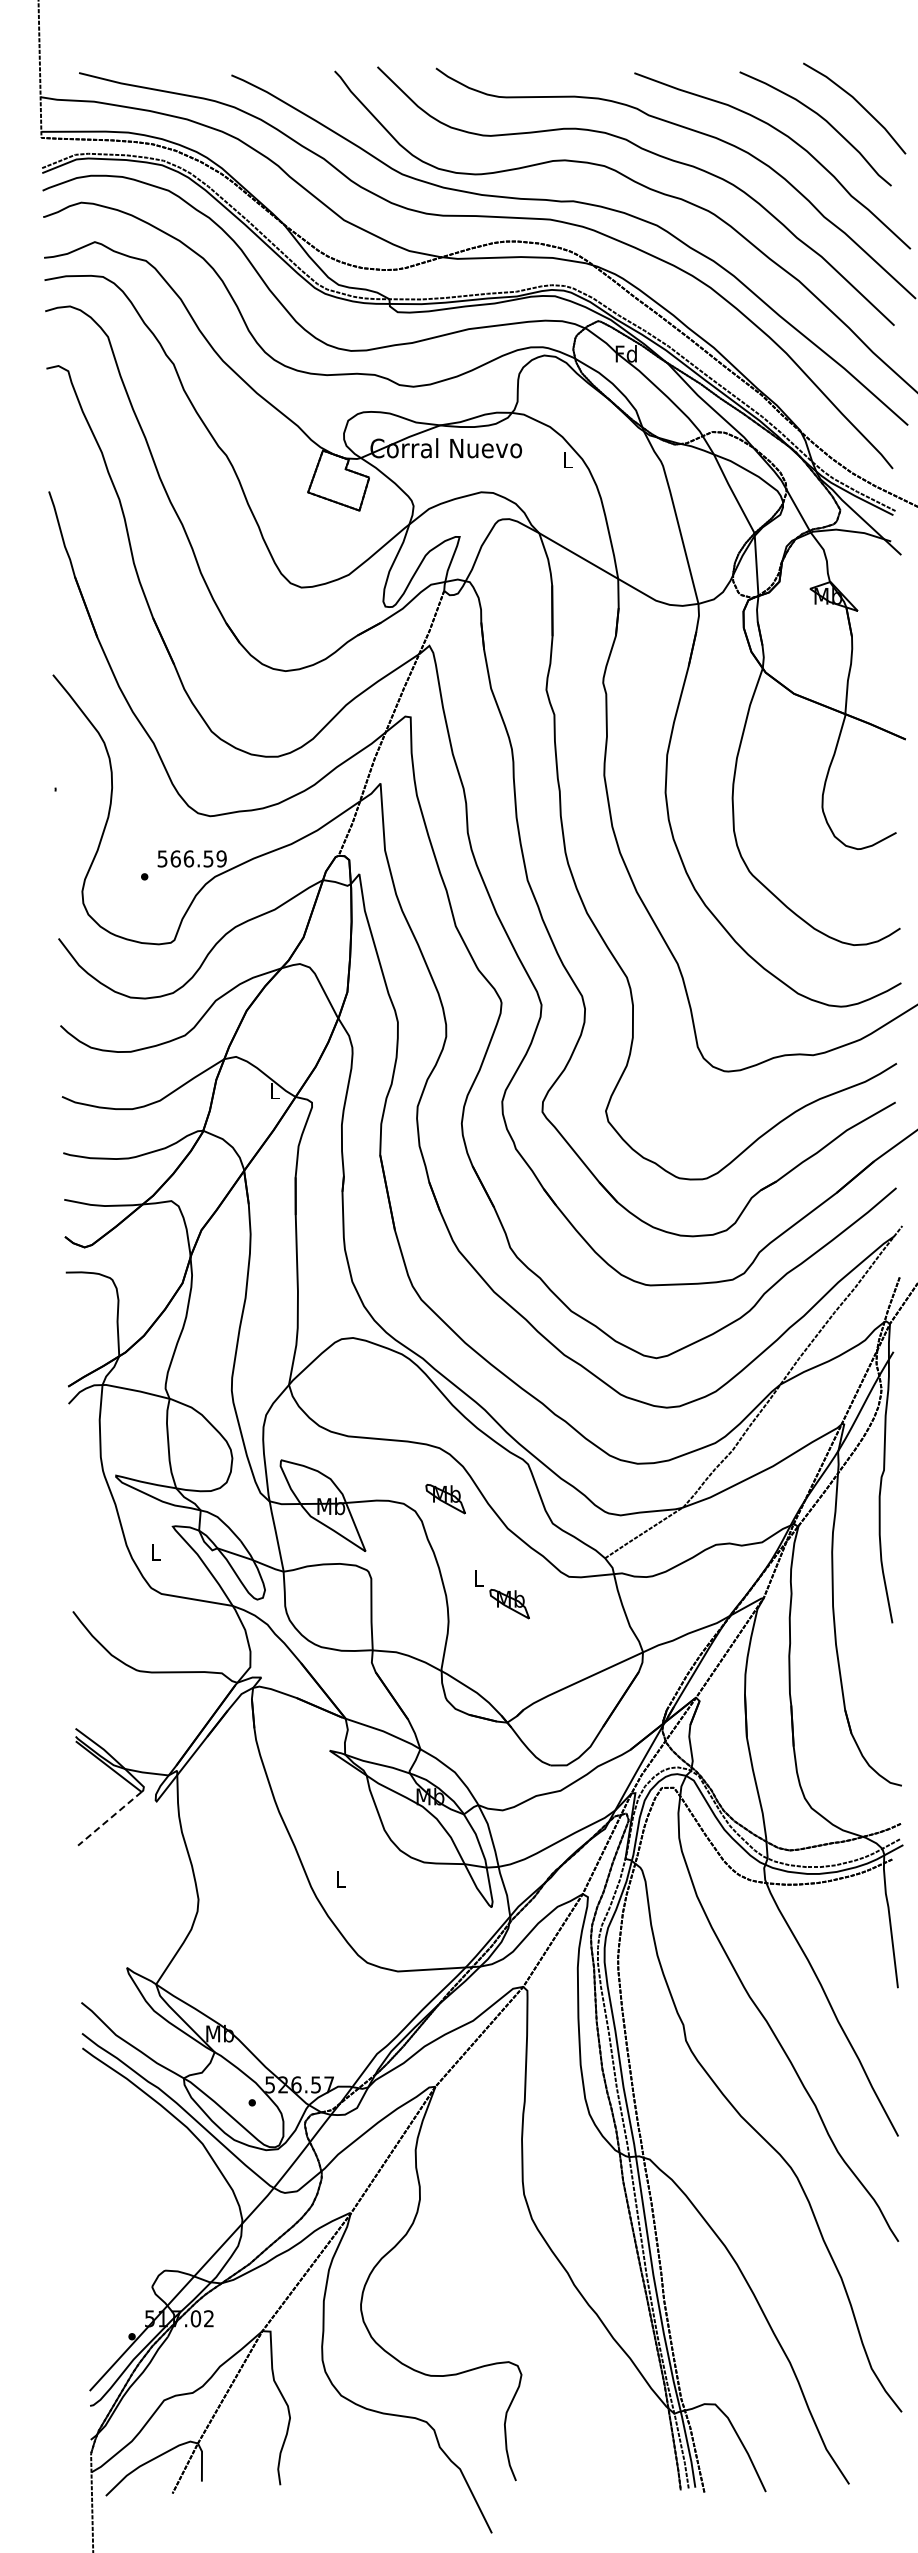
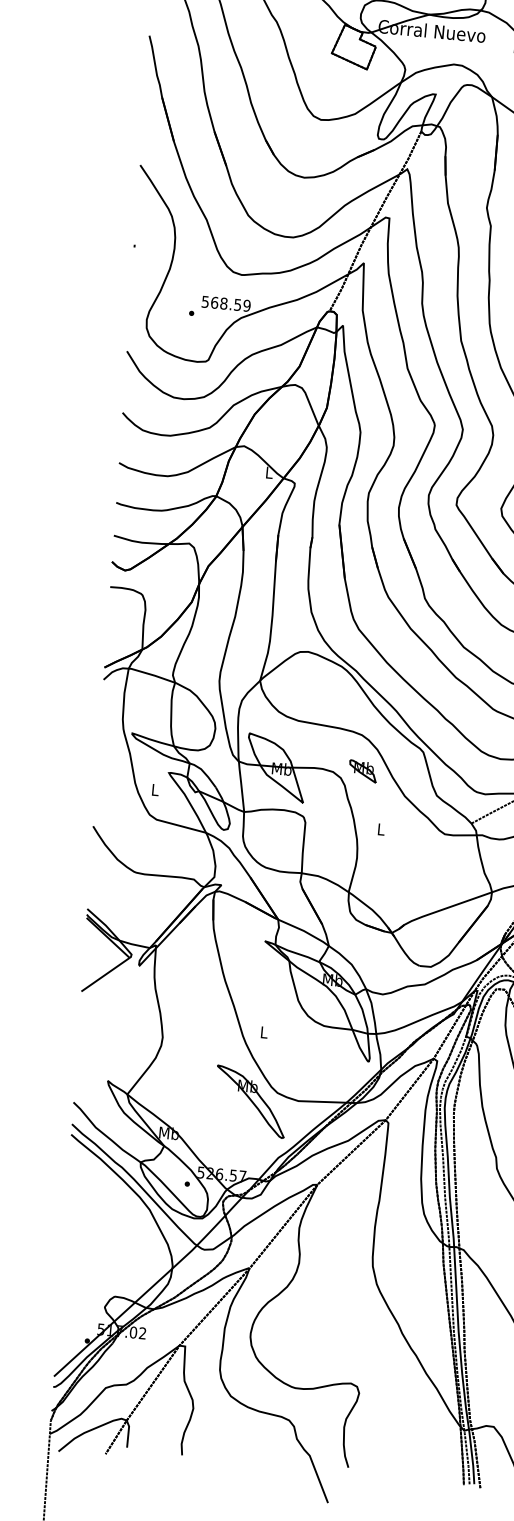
text: (188, 858) -> (223, 303), 566.59 -> 568.59
part: (509, 1604) -> (401, 849), removed
line: (109, 1818) -> (105, 974), dashed -> solid
part: (330, 1978) -> (250, 1101), added

